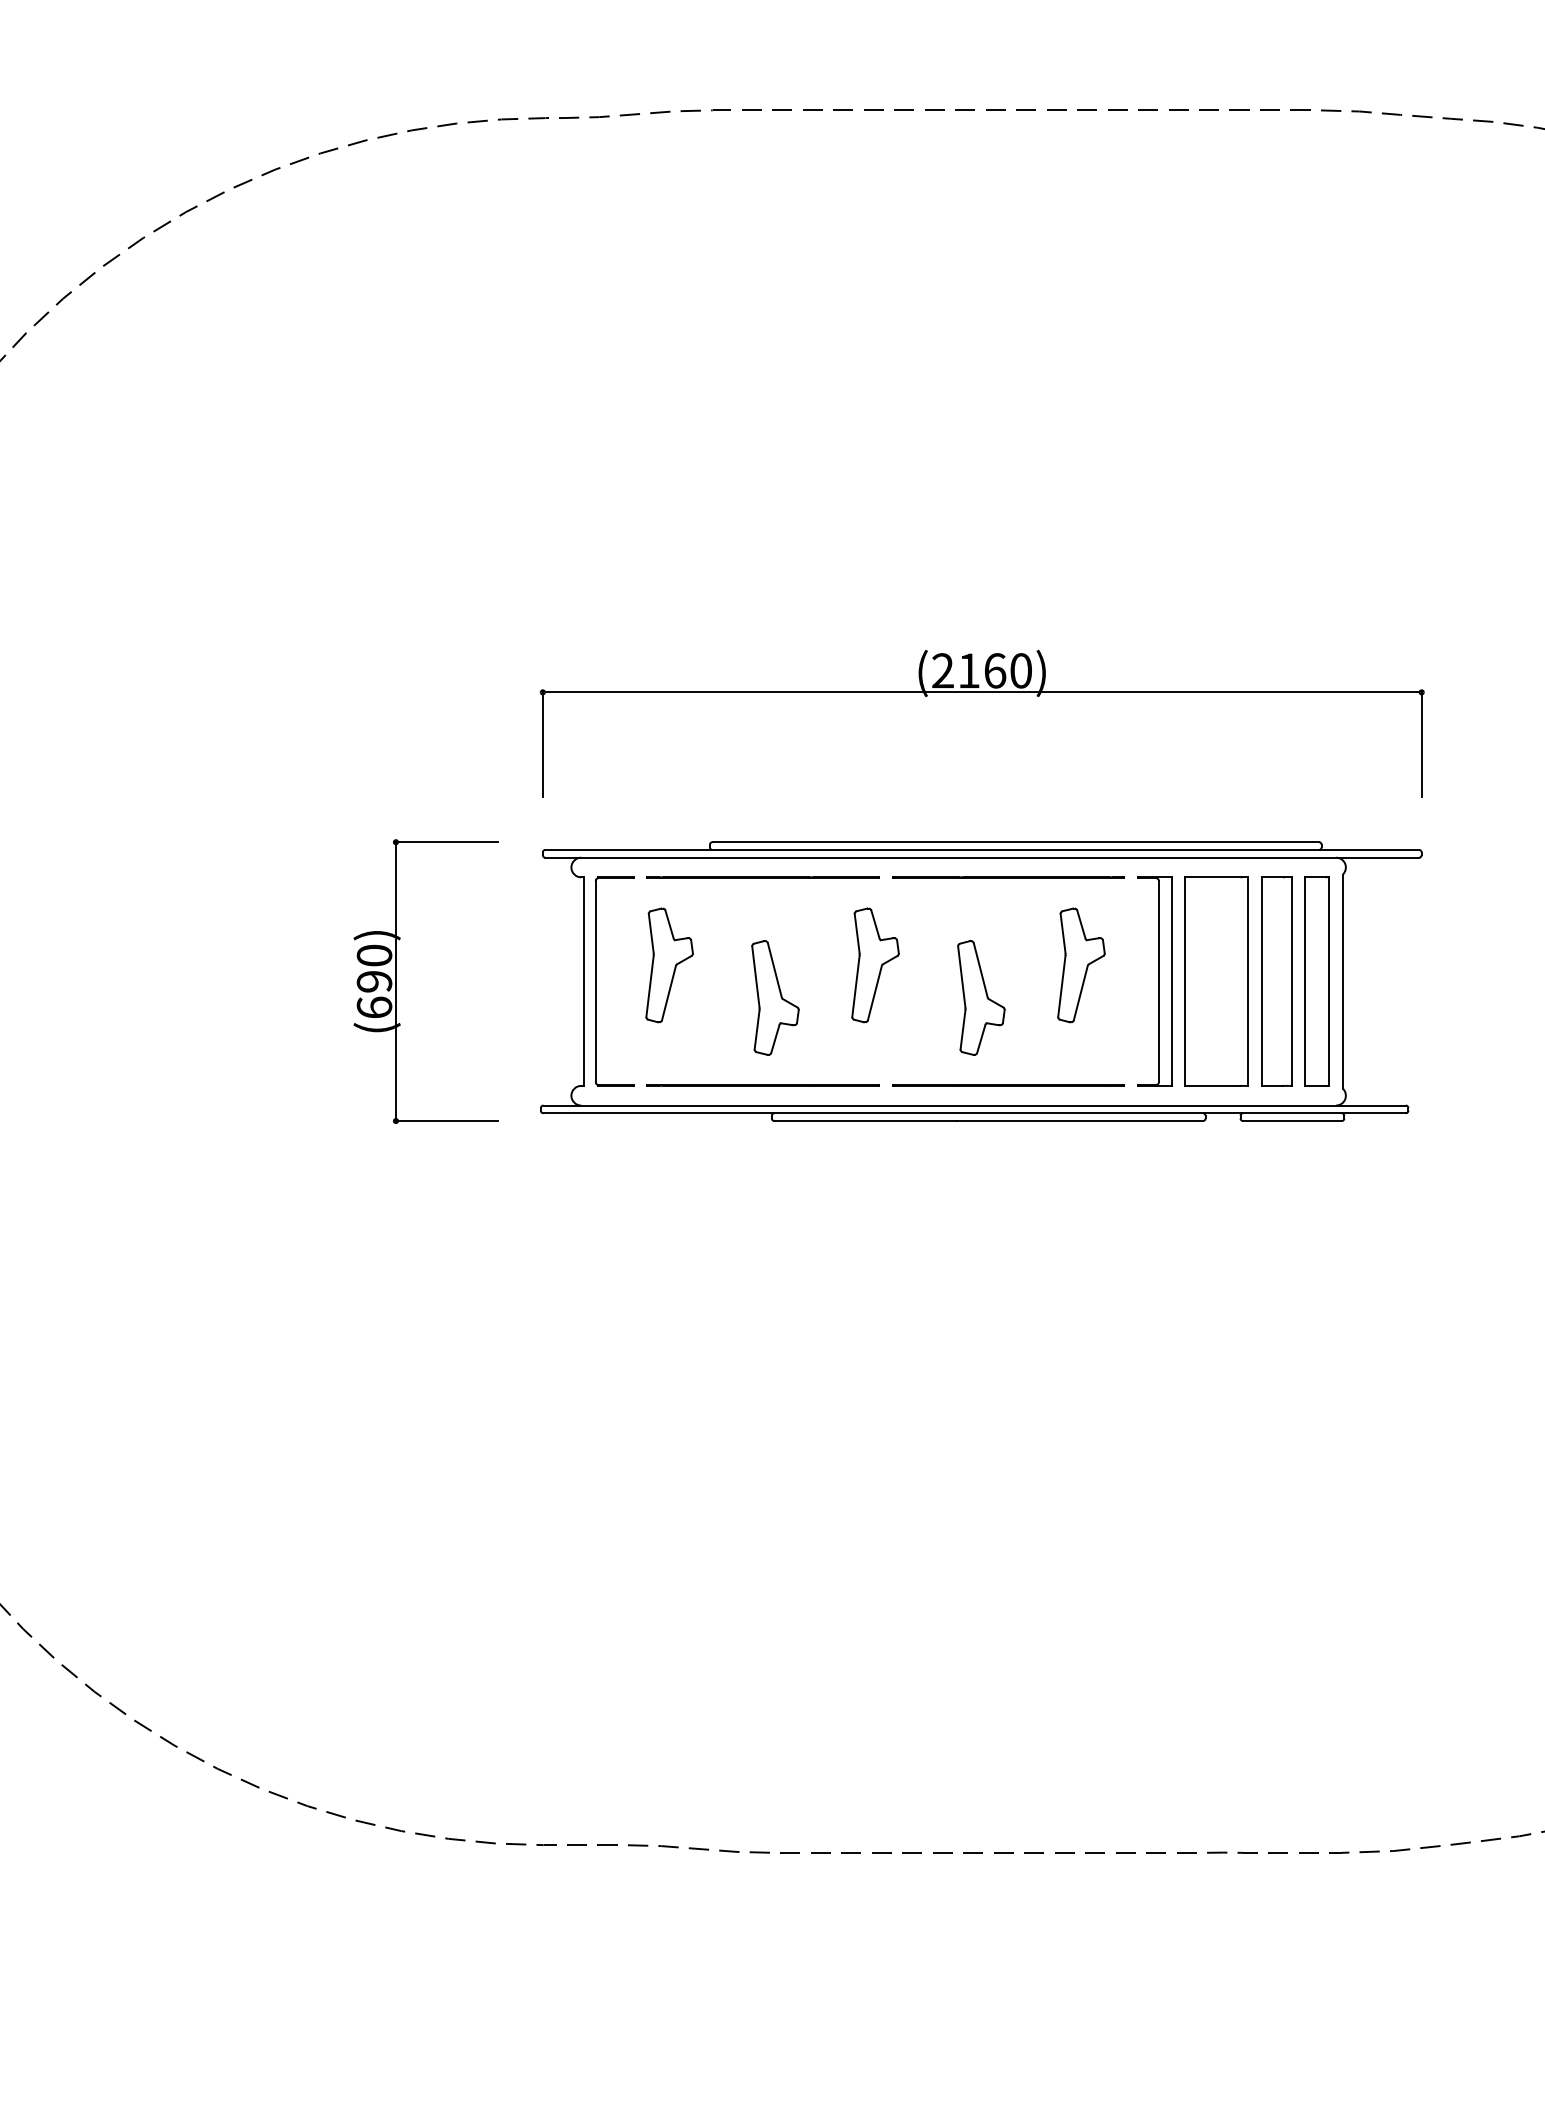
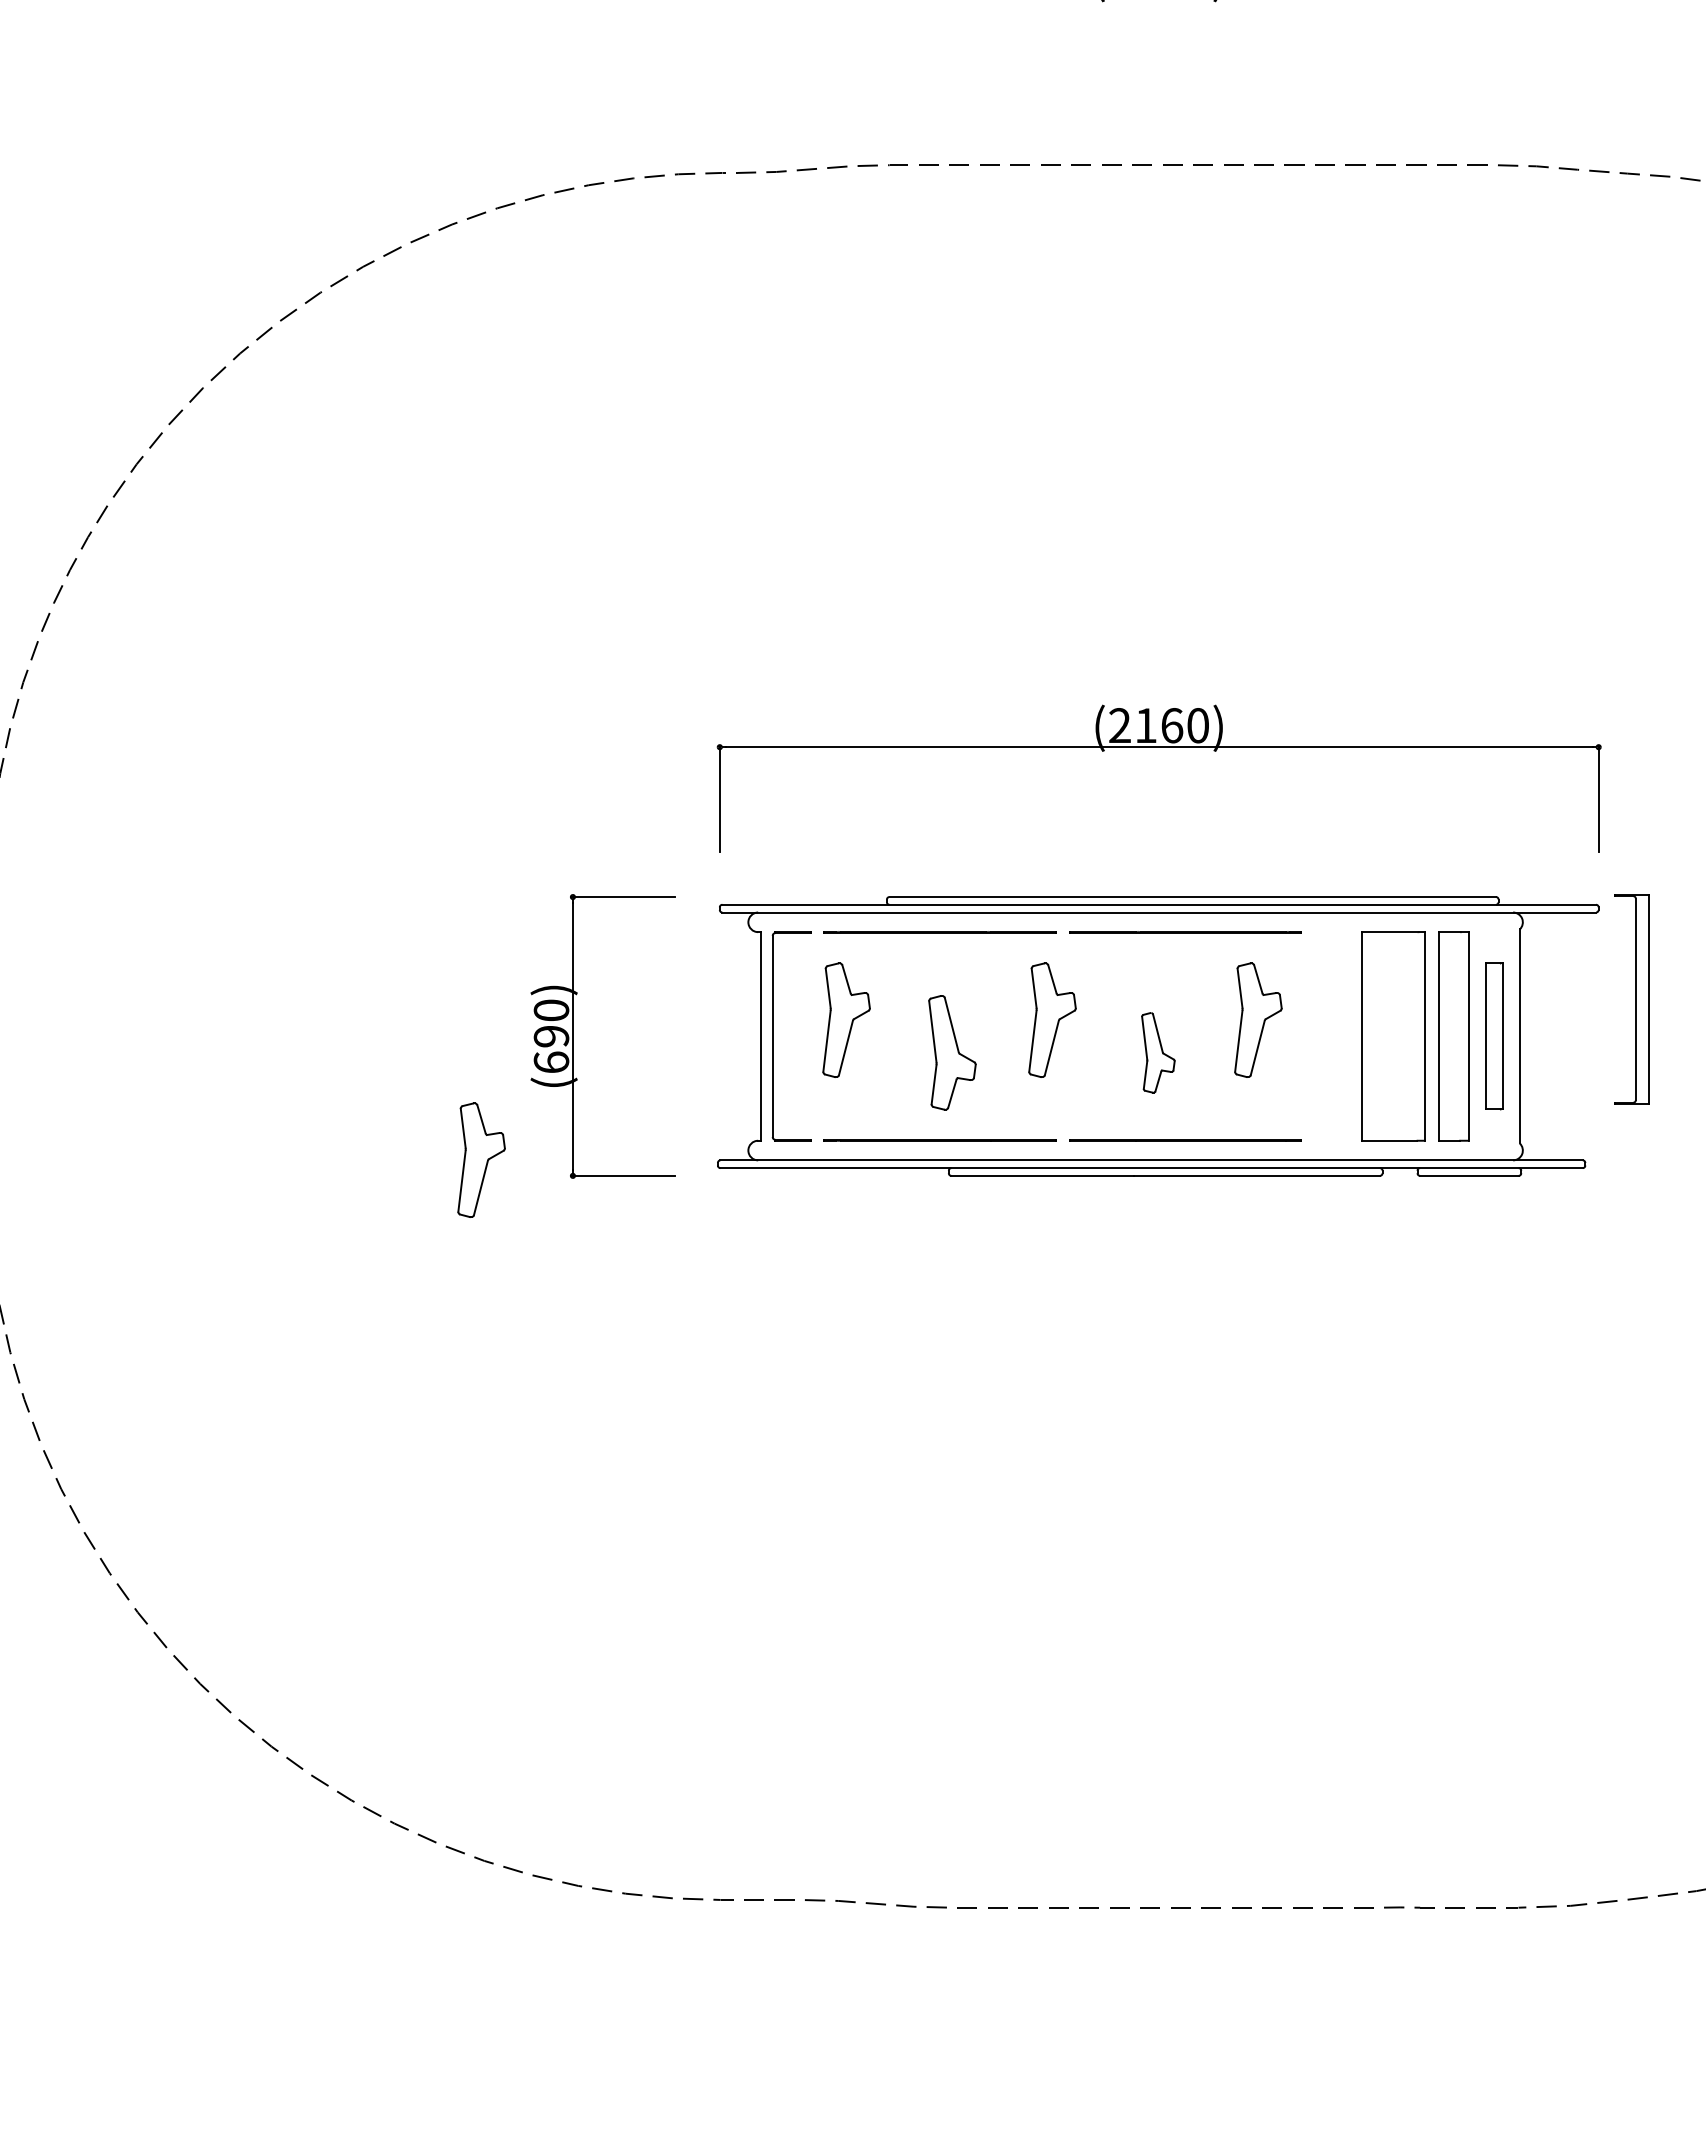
part: (1154, 981) -> (1631, 999), moved
part: (1316, 981) -> (1493, 1036), size x0.7
part: (981, 997) -> (1158, 1052), size x0.7
part: (304, 1104) -> (481, 1159), added

